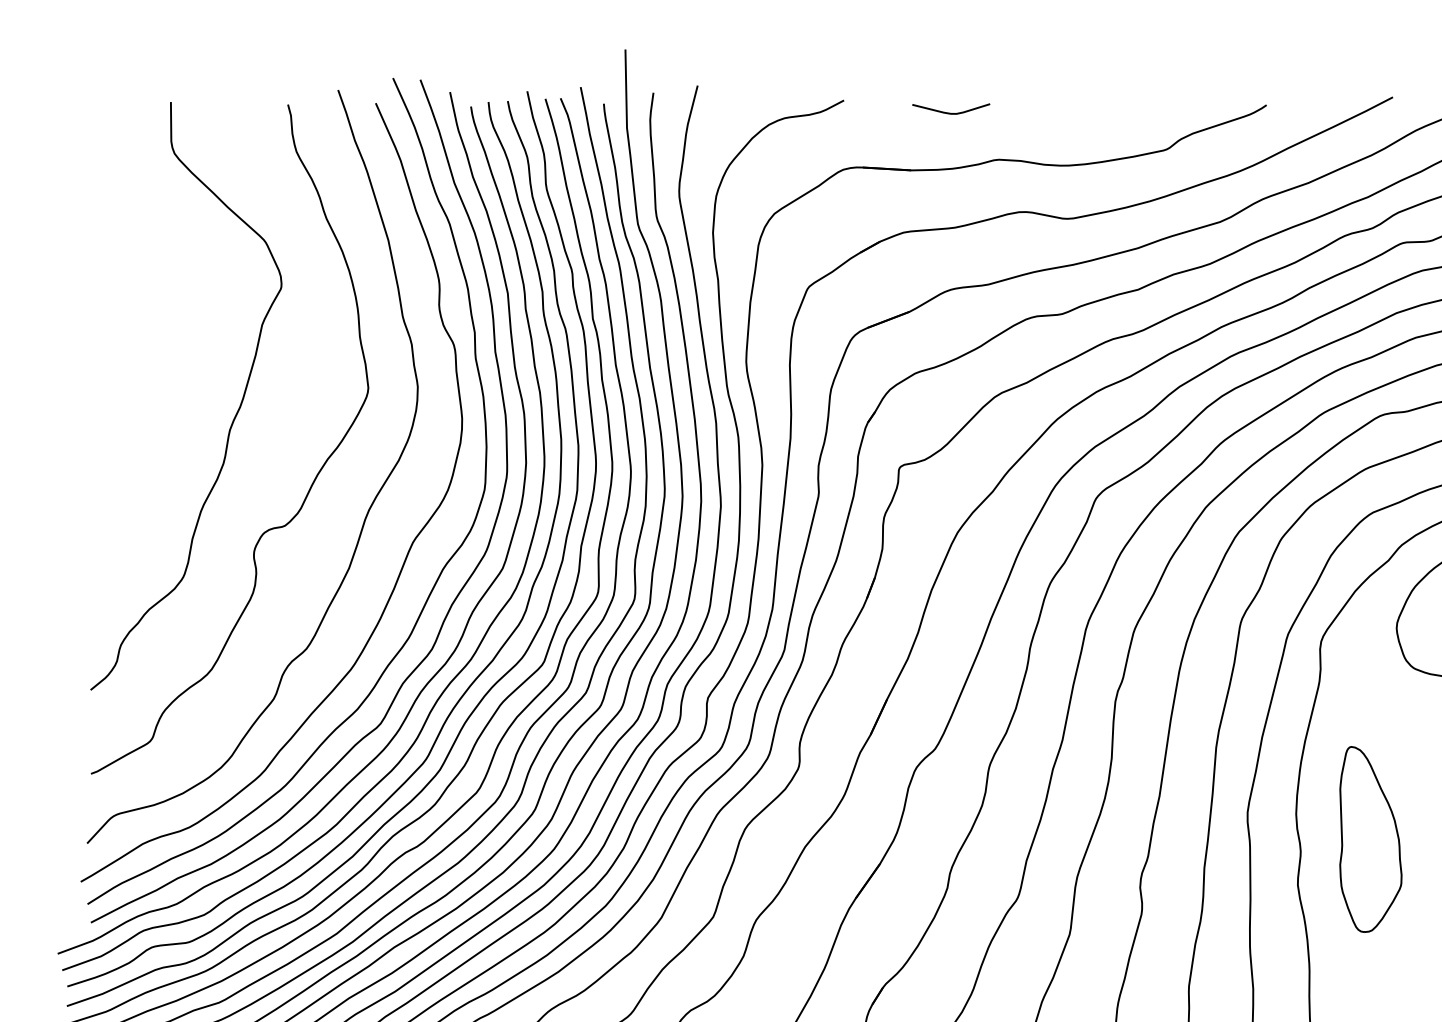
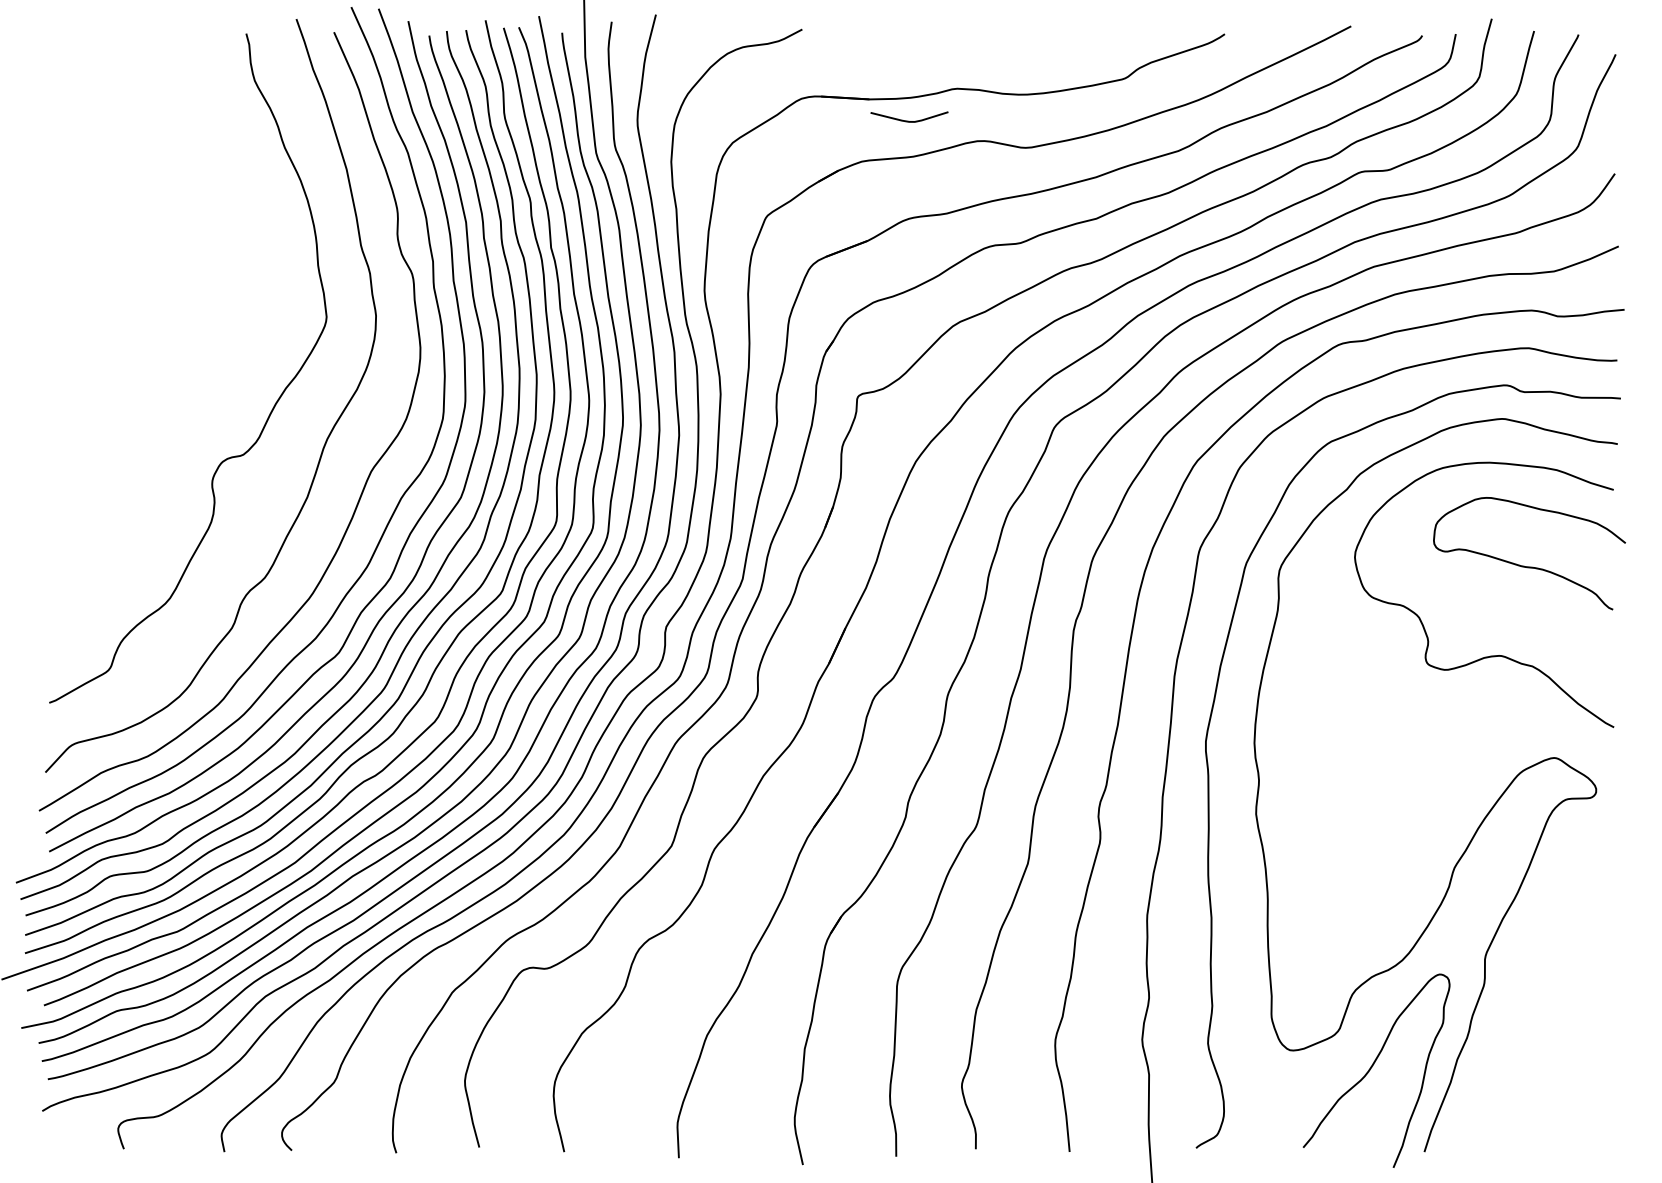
curve: (950, 112) -> (908, 120), moved
curve: (234, 416) -> (192, 345), removed
part: (1370, 839) -> (1328, 768), removed

